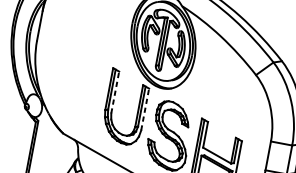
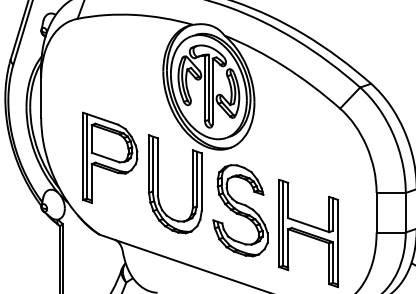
part: (82, 79) -> (110, 157), added
line: (114, 92) -> (157, 167), dashed -> solid
line: (144, 109) -> (201, 182), dashed -> solid

